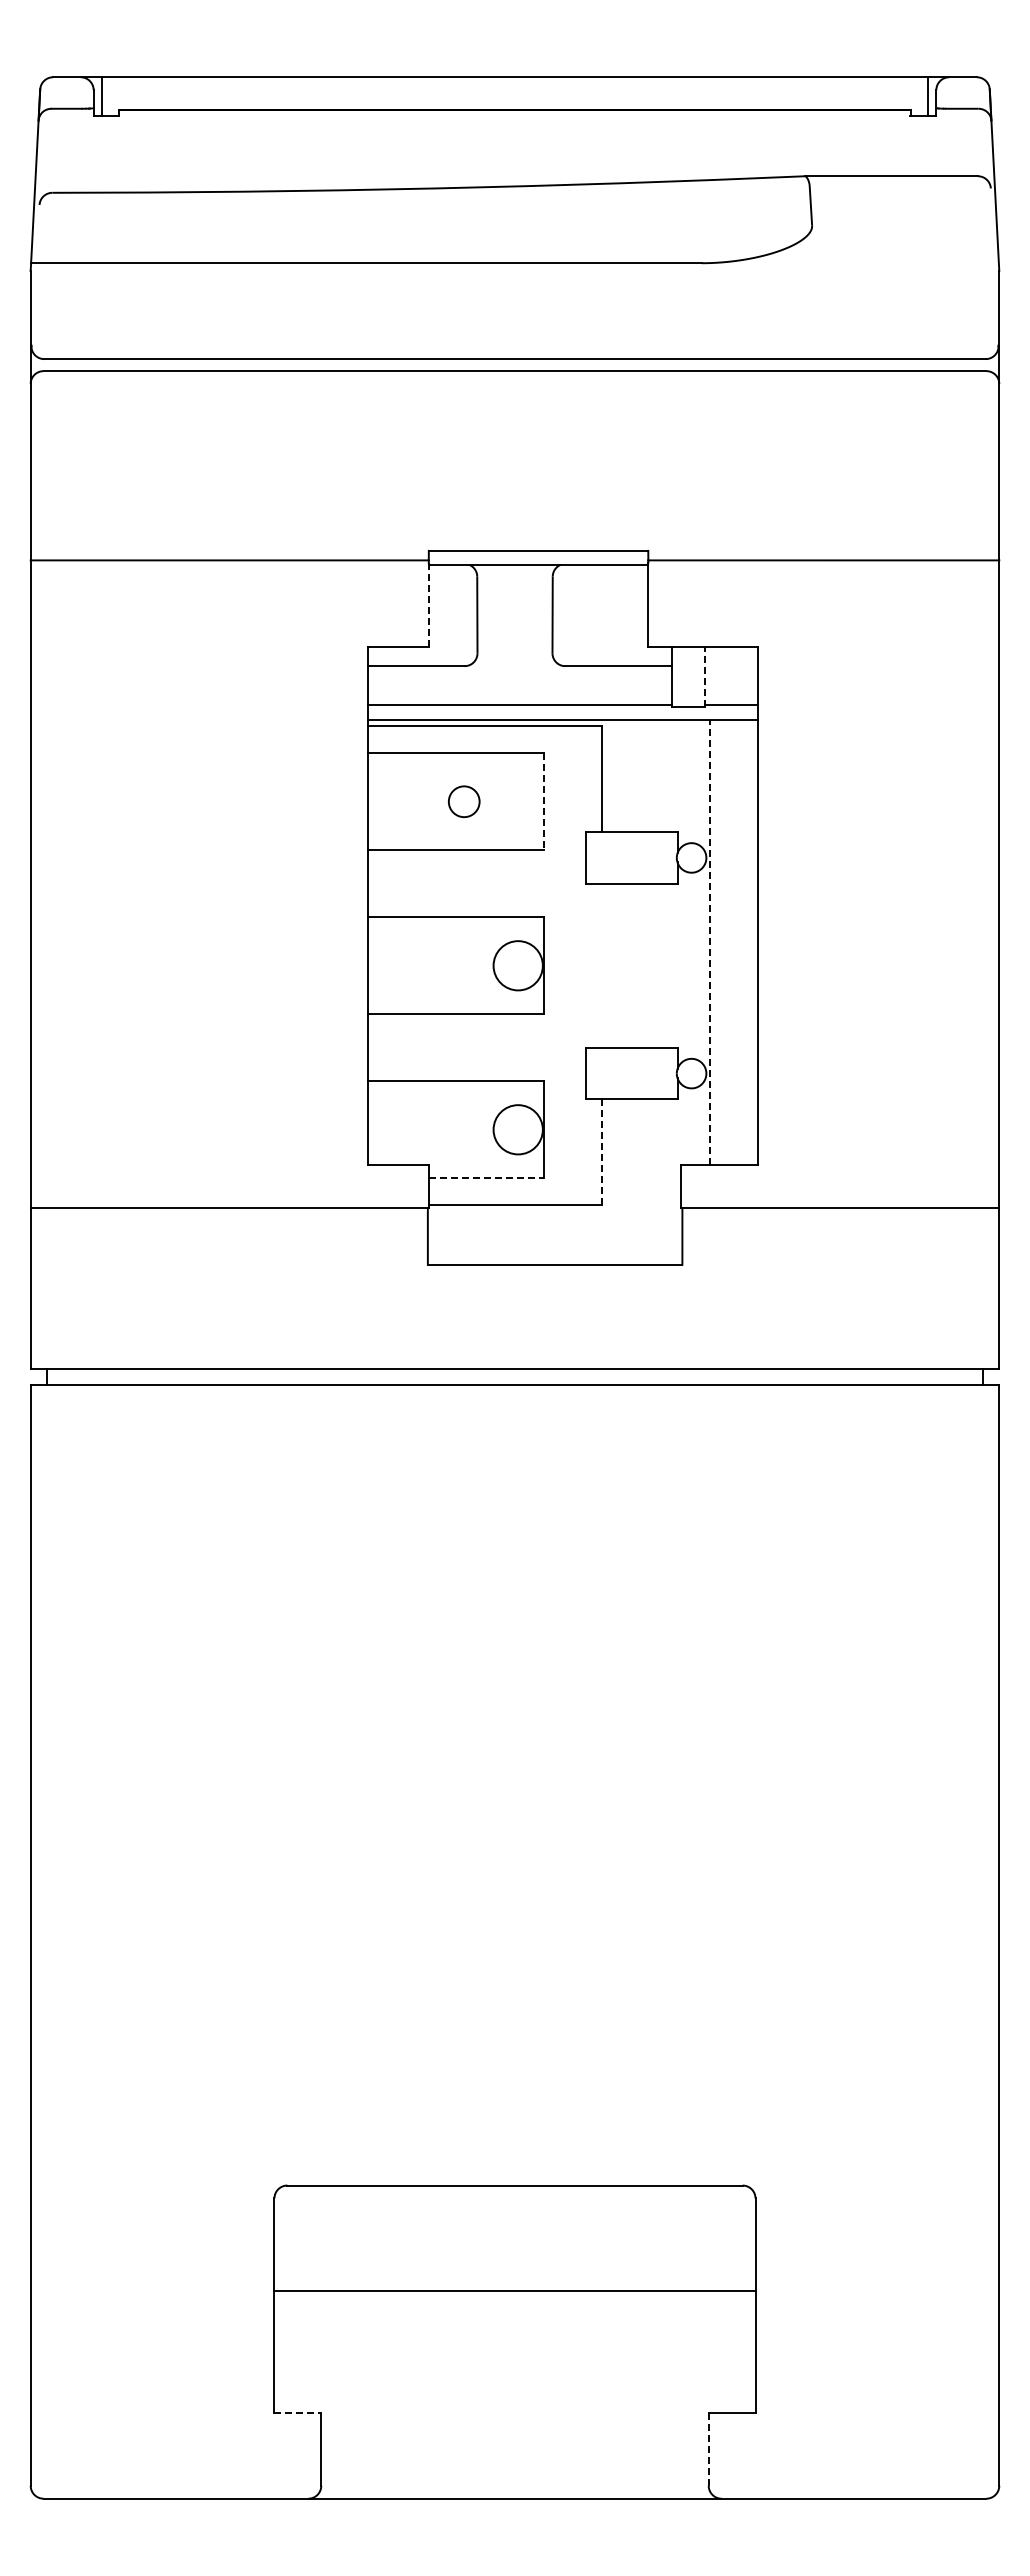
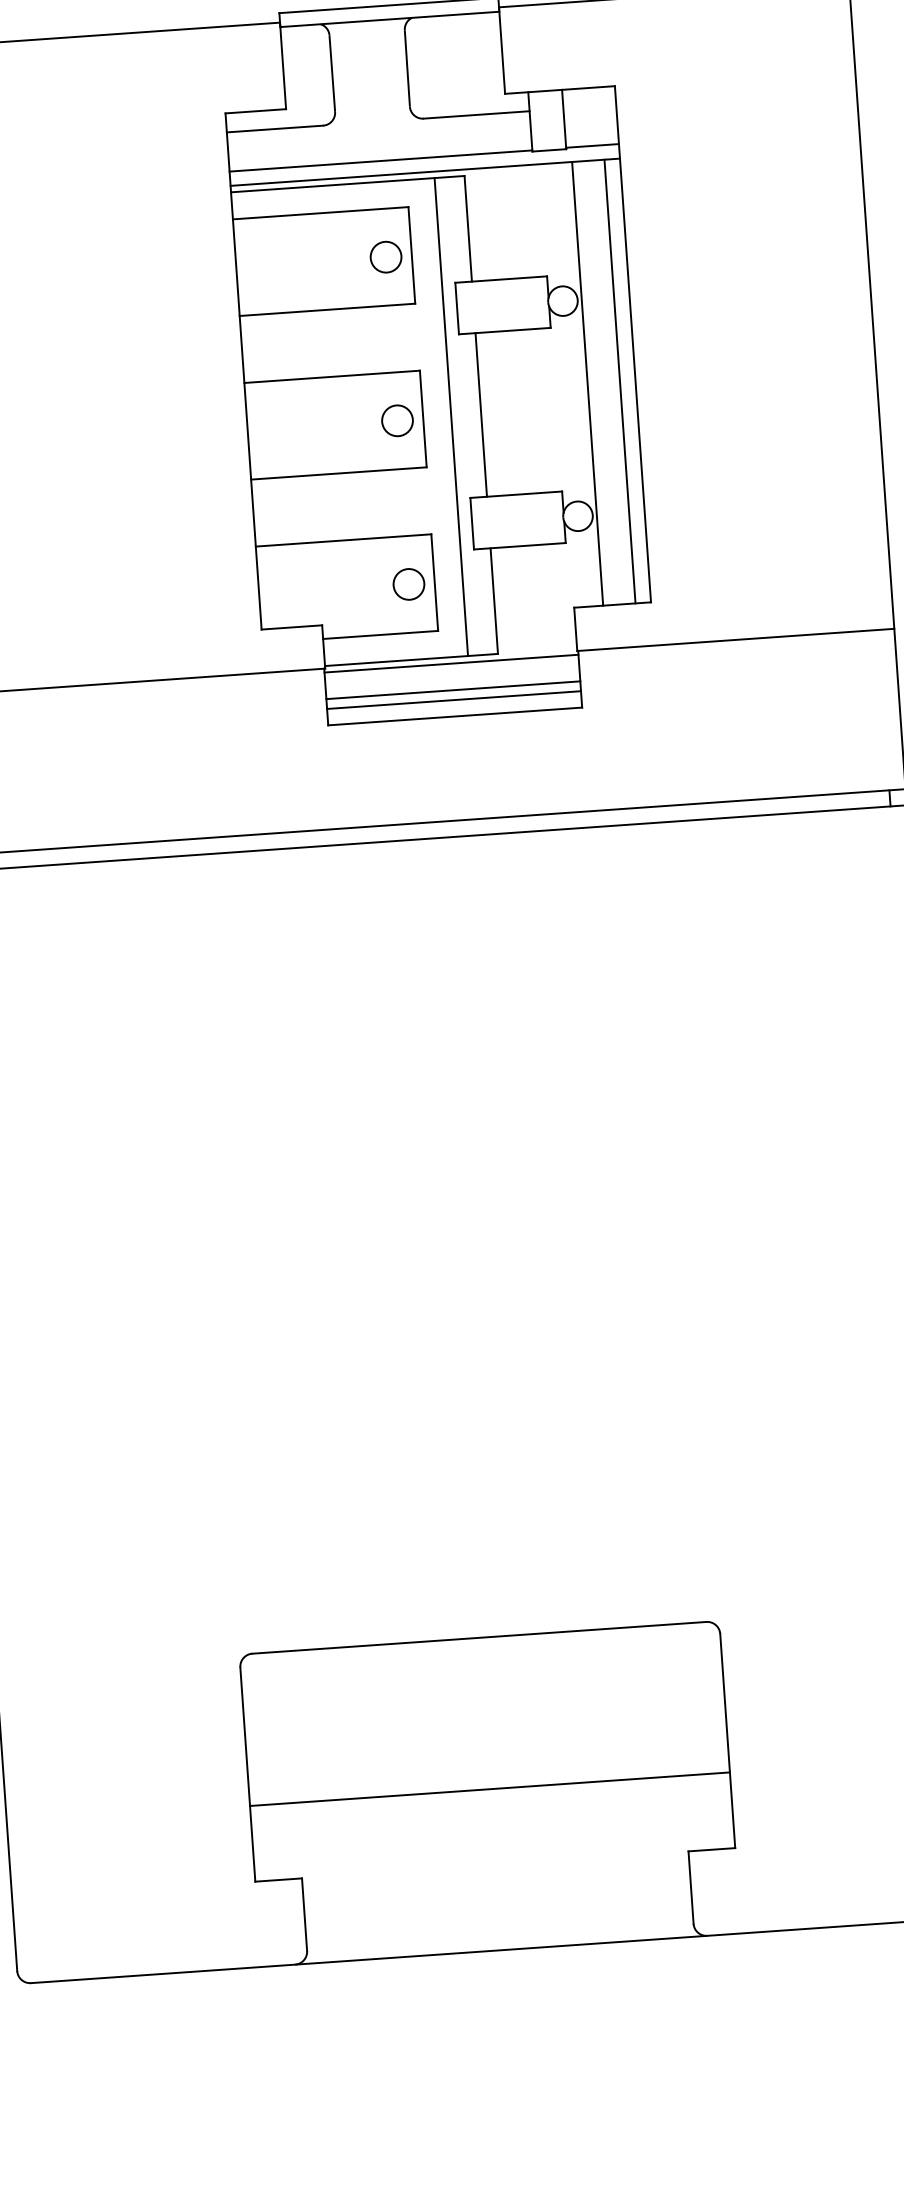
line: (428, 604) -> (282, 66), dashed -> solid
line: (705, 676) -> (564, 119), dashed -> solid
circle: (464, 801) -> (386, 256), moved
line: (544, 802) -> (412, 256), dashed -> solid
line: (710, 941) -> (587, 383), dashed -> solid
line: (742, 941) -> (619, 380), added
circle: (517, 965) -> (396, 420), size x0.62
line: (572, 965) -> (451, 416), added
line: (602, 965) -> (481, 414), added
circle: (517, 1129) -> (408, 584), size x0.62
line: (602, 1152) -> (494, 601), dashed -> solid
line: (486, 1178) -> (380, 635), dashed -> solid
line: (554, 1211) -> (450, 663), added
line: (554, 1238) -> (452, 690), added
line: (554, 1248) -> (453, 700), added
line: (514, 2291) -> (489, 1789), moved
line: (298, 2413) -> (279, 1880), dashed -> solid
line: (708, 2449) -> (690, 1887), dashed -> solid

